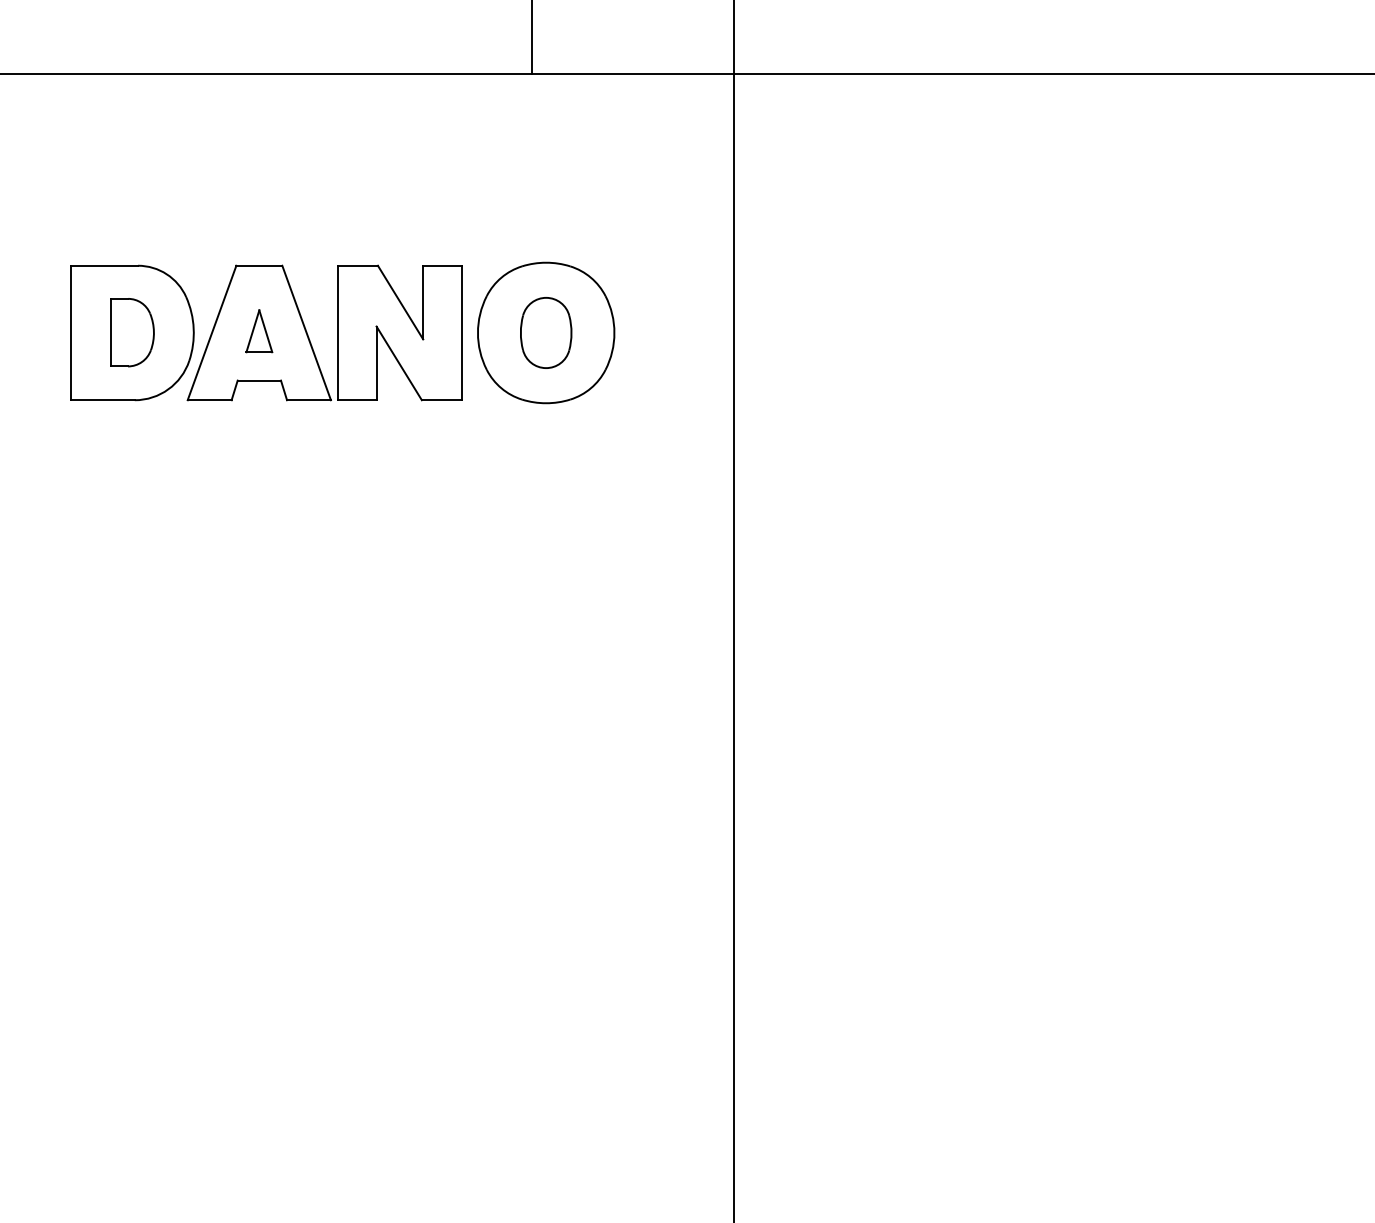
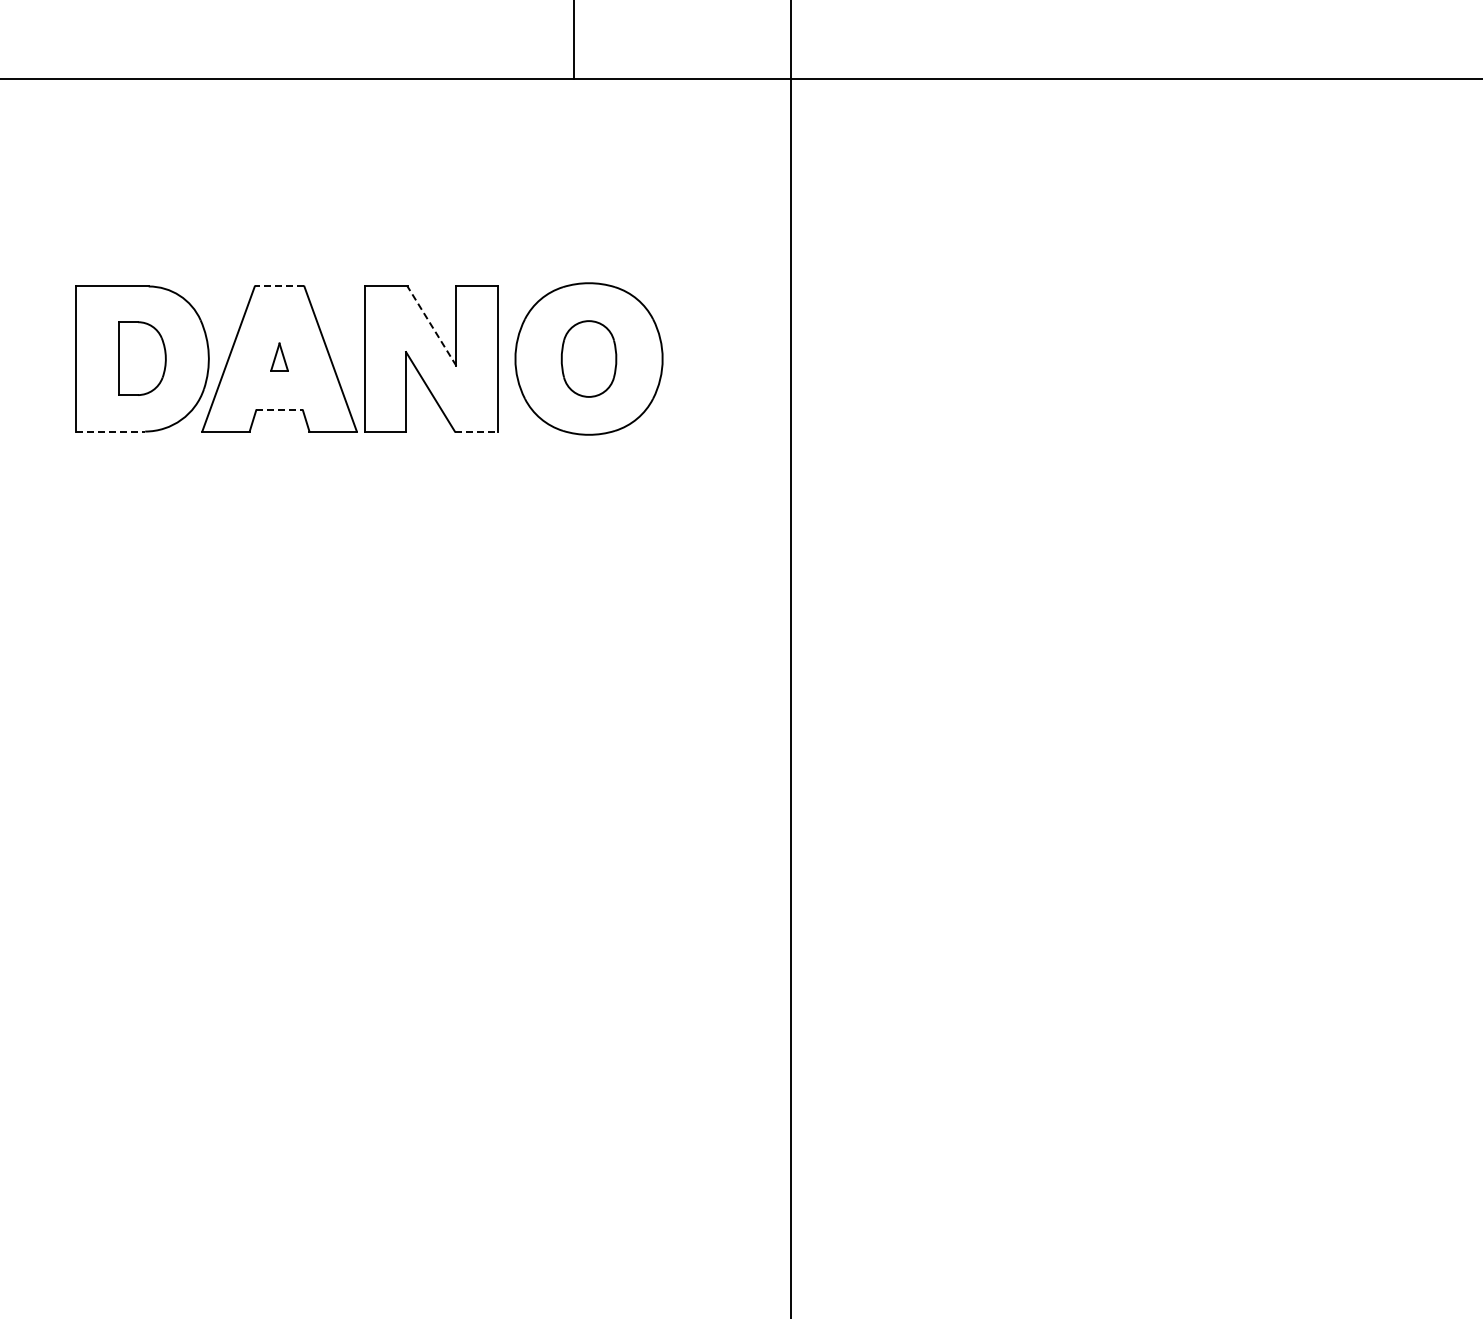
line: (259, 265) -> (279, 286), solid -> dashed
line: (400, 302) -> (431, 326), solid -> dashed
part: (259, 330) -> (279, 356), size x0.6
line: (260, 380) -> (280, 410), solid -> dashed
line: (102, 400) -> (110, 431), solid -> dashed
line: (441, 400) -> (476, 431), solid -> dashed

